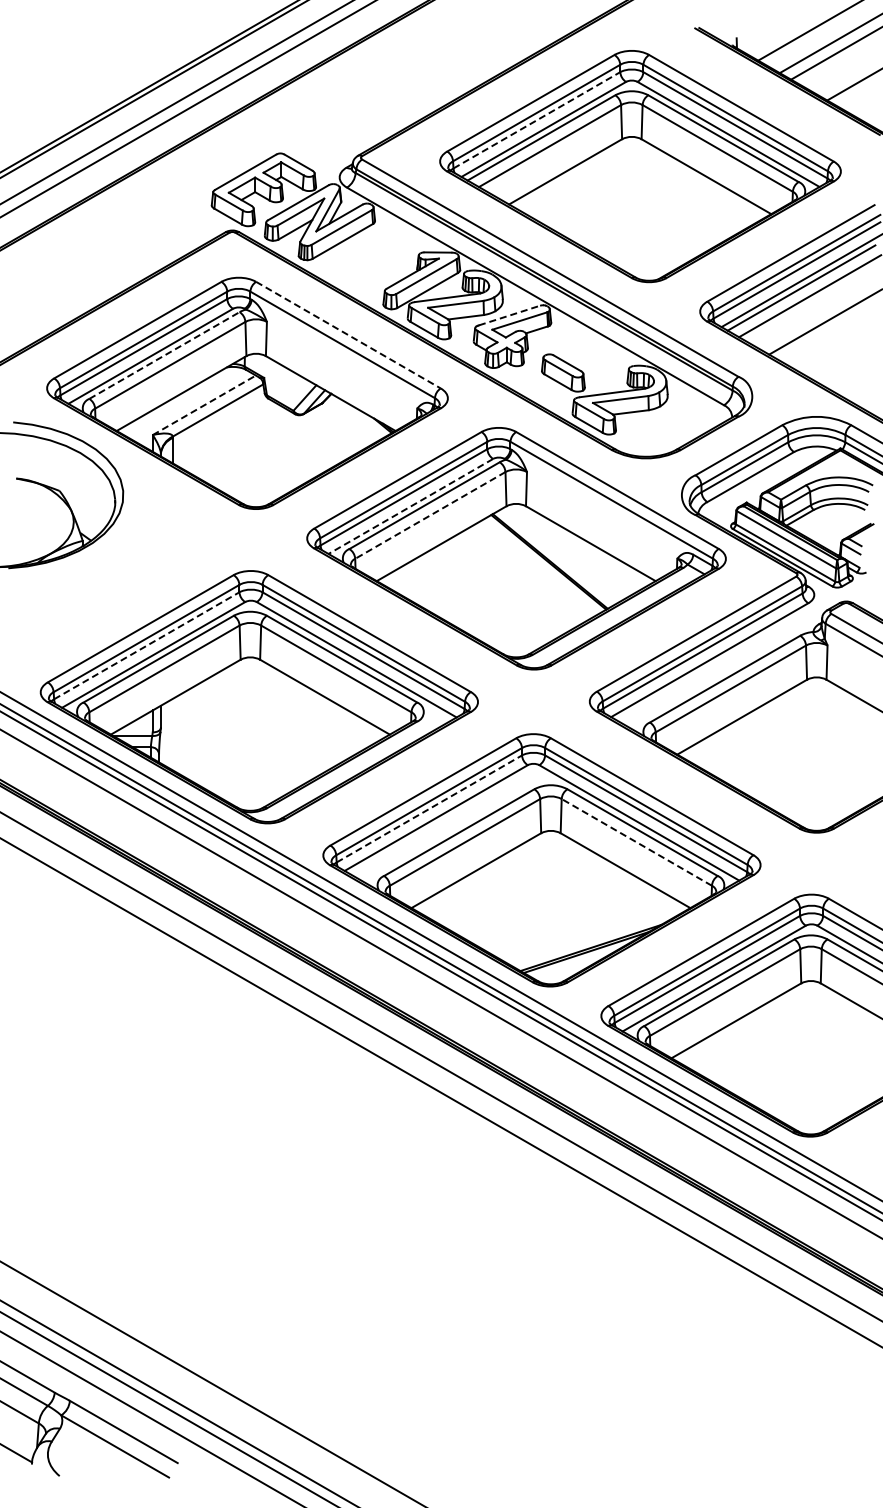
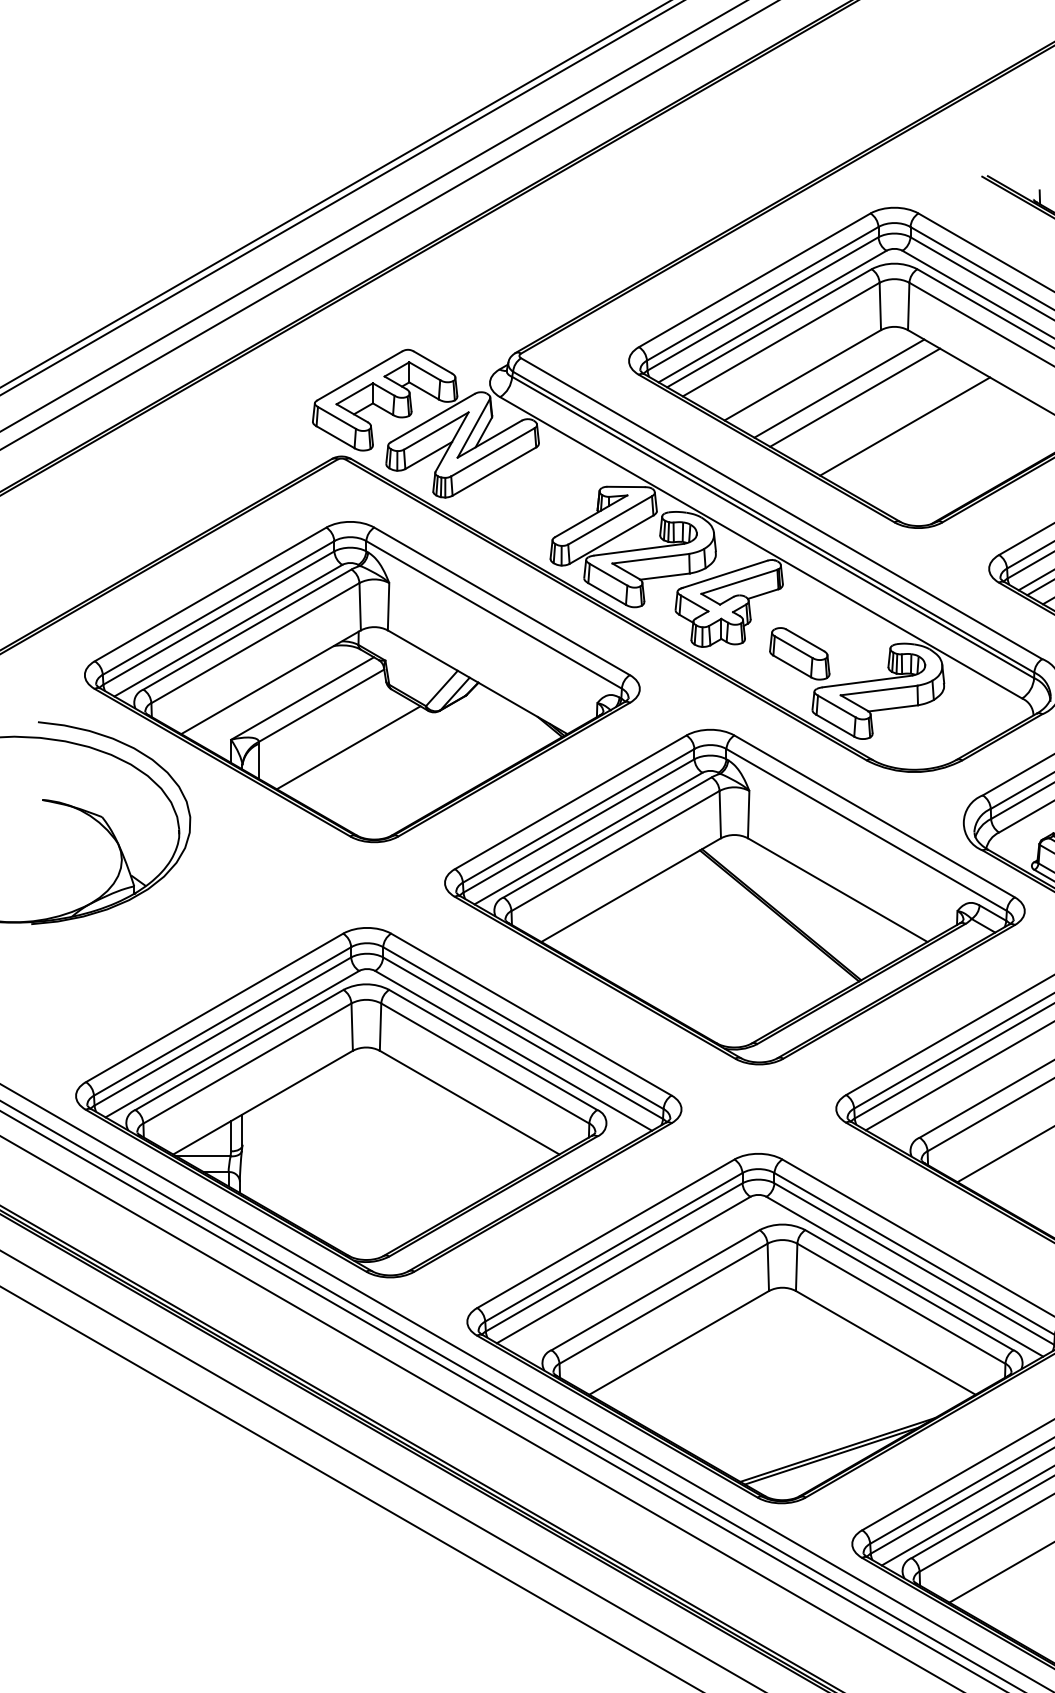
line: (537, 120) -> (763, 304), dashed -> solid
line: (591, 181) -> (838, 388), added
line: (603, 187) -> (855, 396), added
line: (639, 208) -> (905, 426), added
line: (509, 315) -> (725, 574), dashed -> solid
line: (348, 335) -> (502, 601), dashed -> solid
line: (164, 355) -> (247, 629), dashed -> solid
line: (204, 405) -> (302, 698), dashed -> solid
line: (237, 440) -> (348, 747), added
line: (410, 506) -> (588, 838), dashed -> solid
line: (430, 515) -> (615, 851), dashed -> solid
line: (147, 645) -> (223, 1031), dashed -> solid
line: (429, 808) -> (614, 1256), dashed -> solid
line: (636, 842) -> (900, 1303), dashed -> solid

